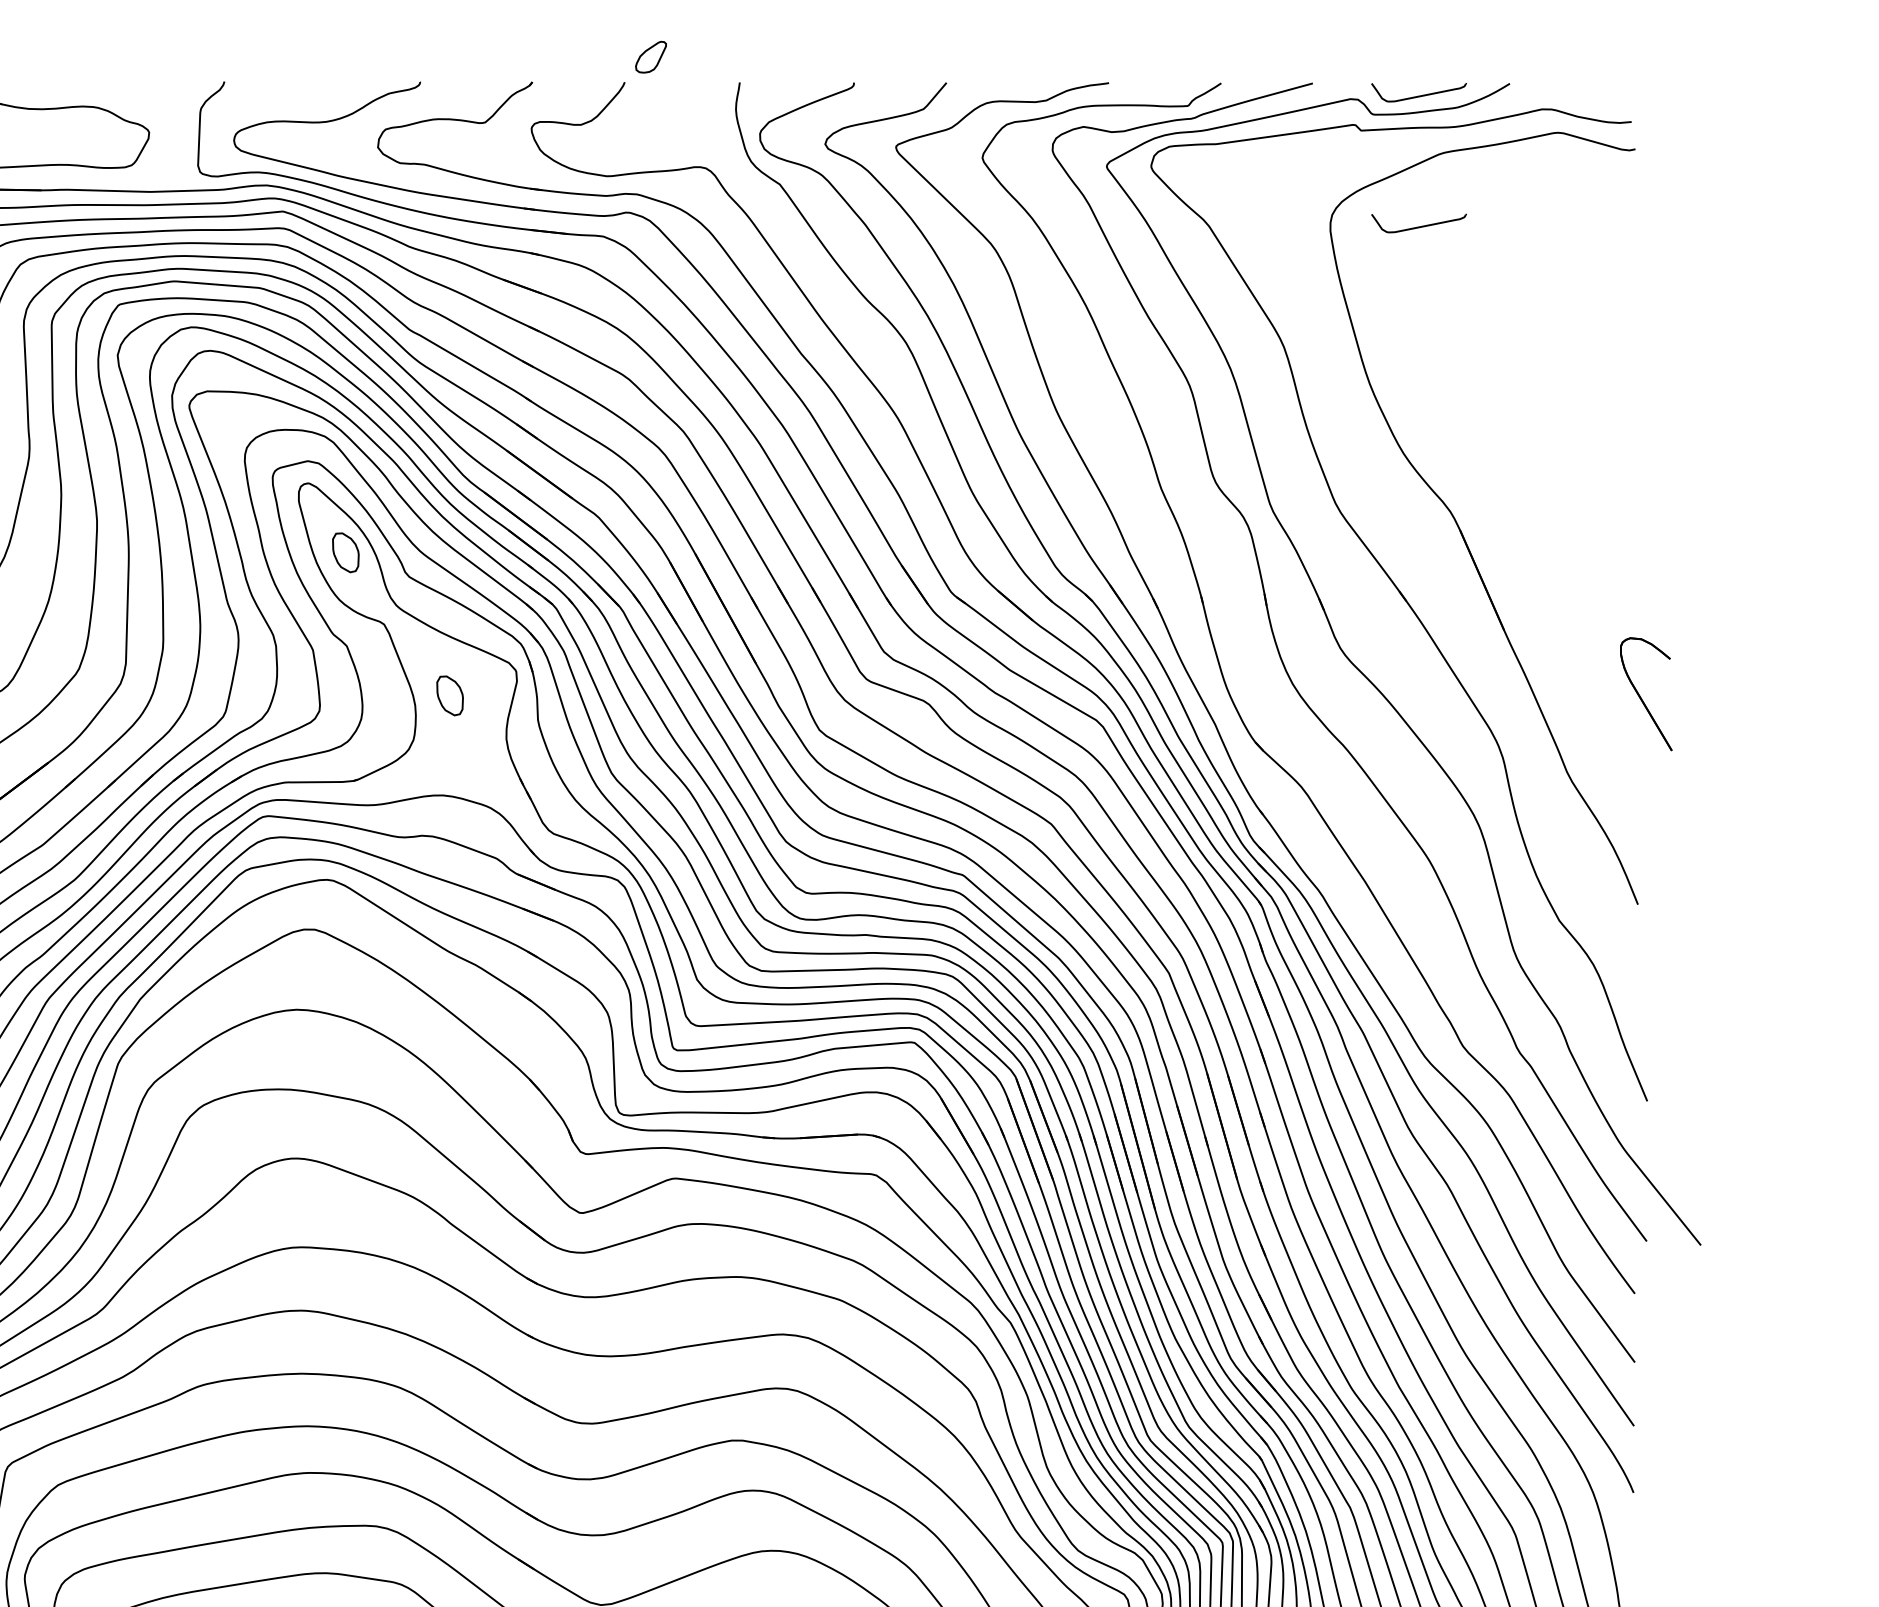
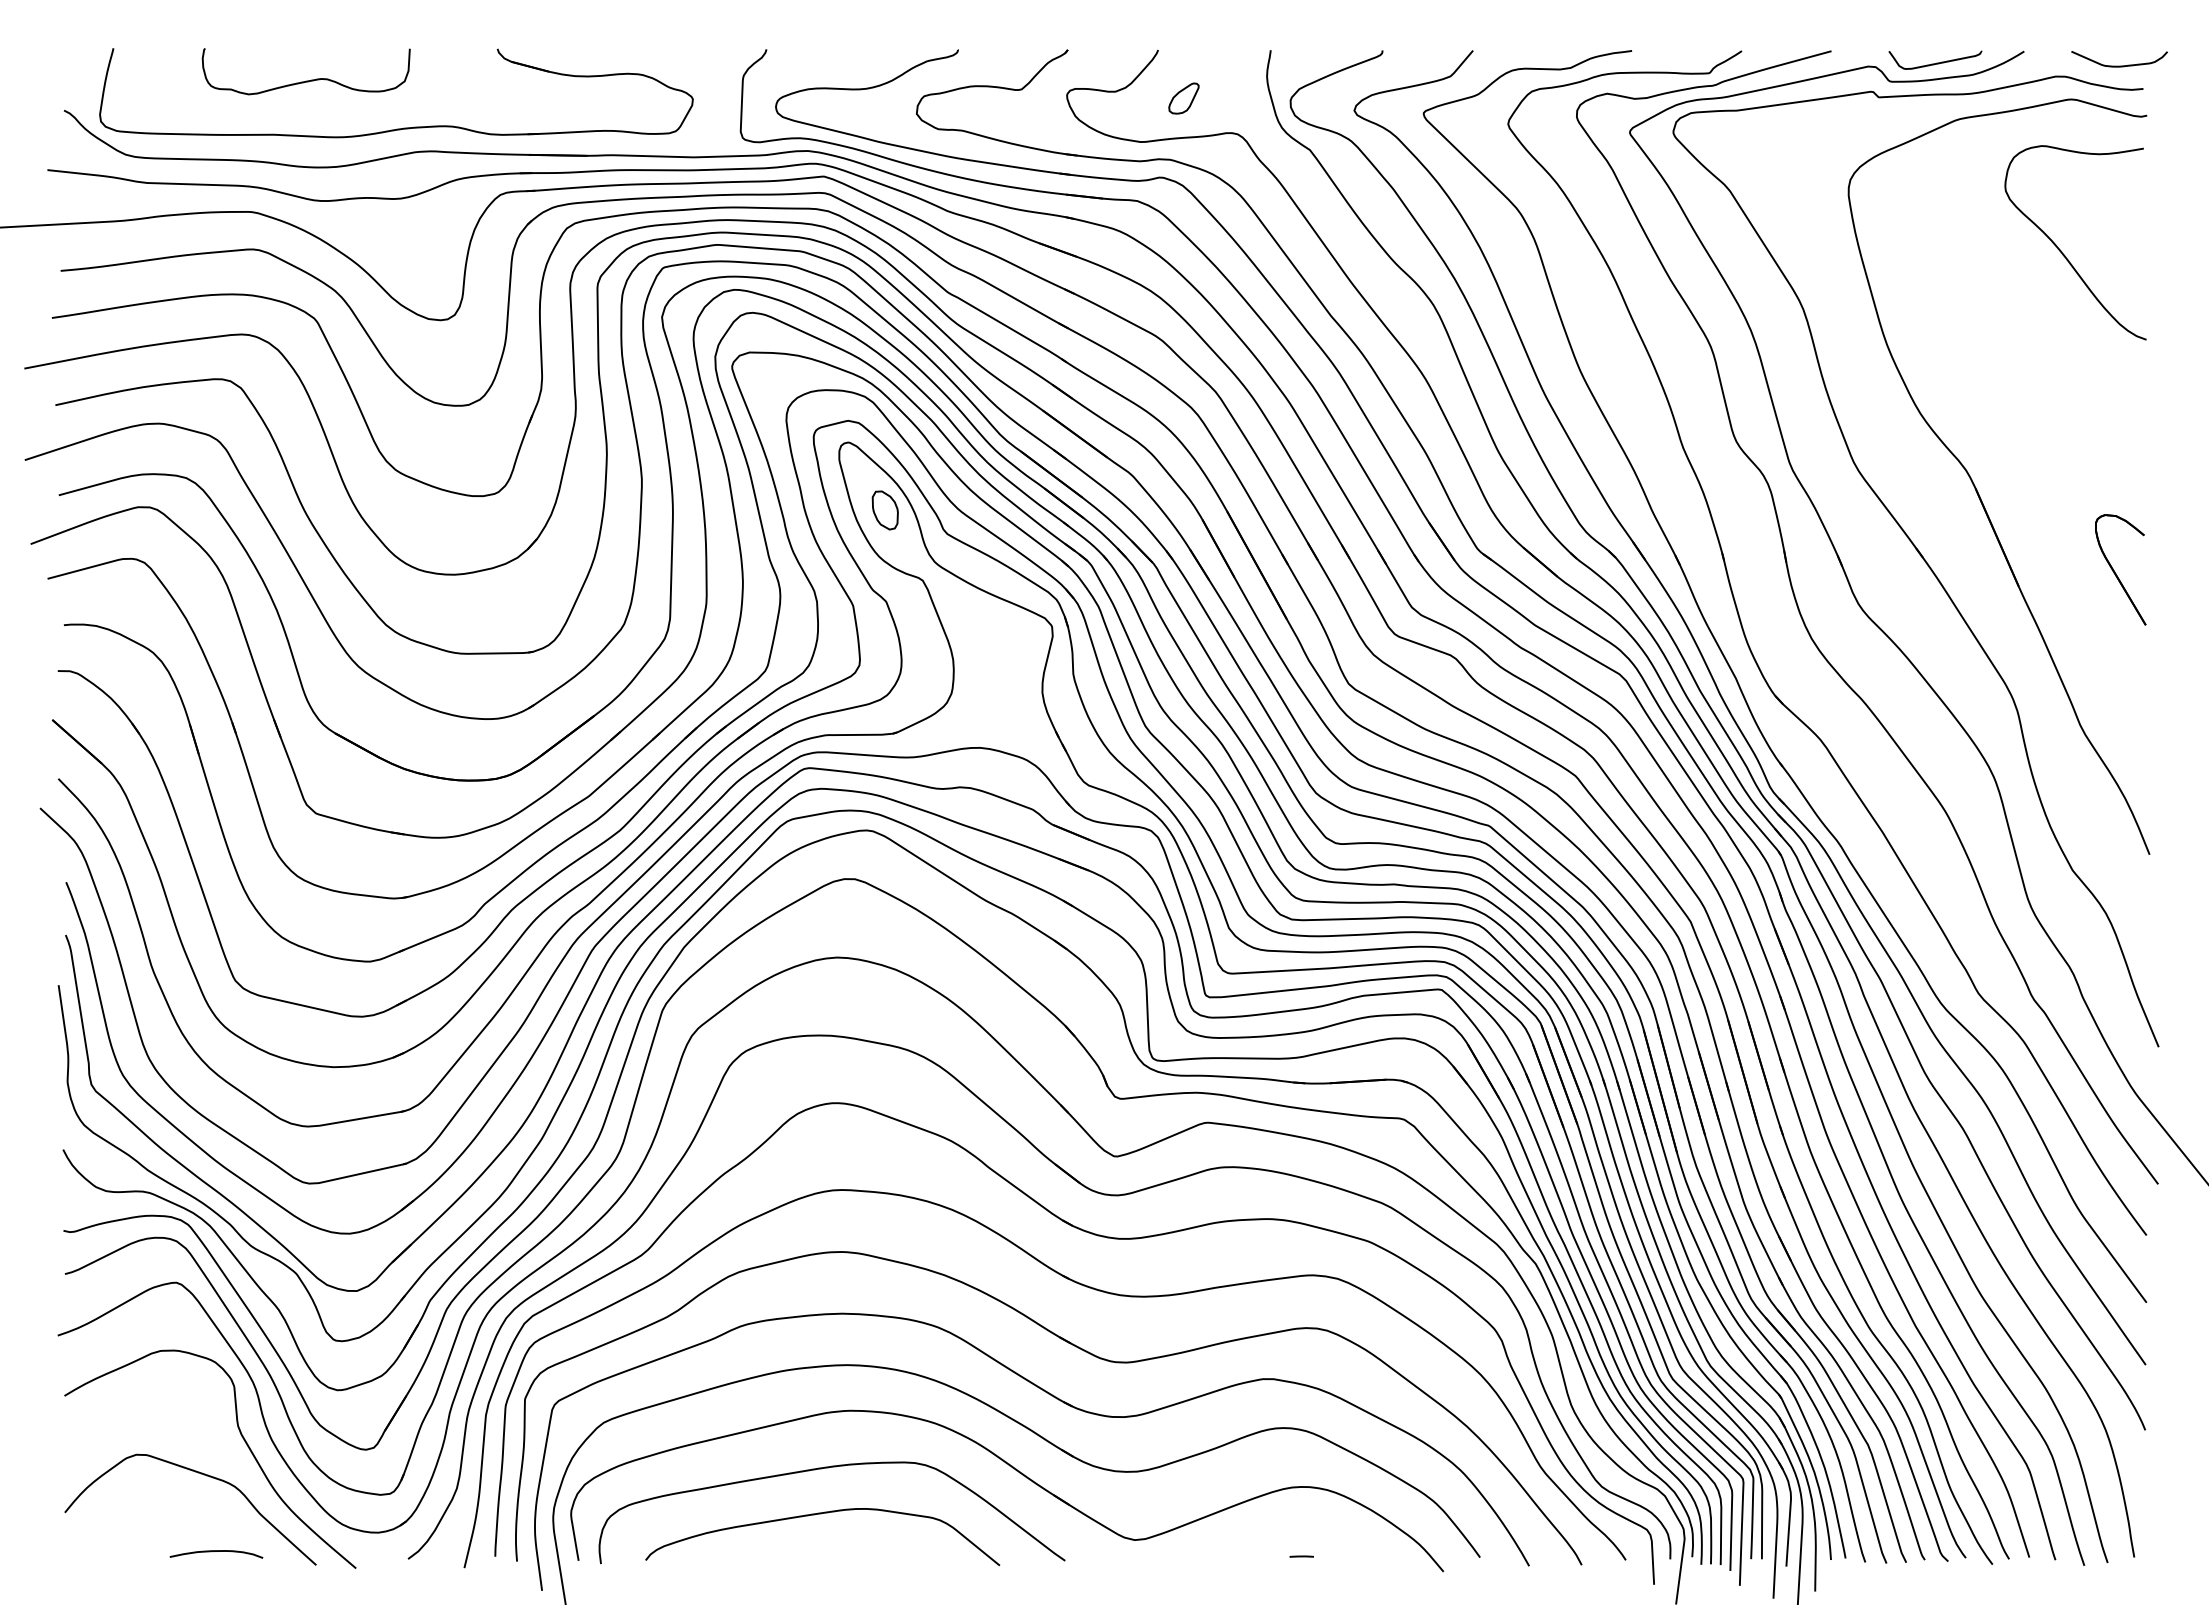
part: (650, 57) -> (1183, 98), moved
curve: (1607, 98) -> (2119, 65), added
curve: (1420, 225) -> (1936, 190), removed
curve: (1548, 288) -> (2062, 251), added
part: (1646, 693) -> (2120, 569), moved
part: (449, 695) -> (986, 650), removed

